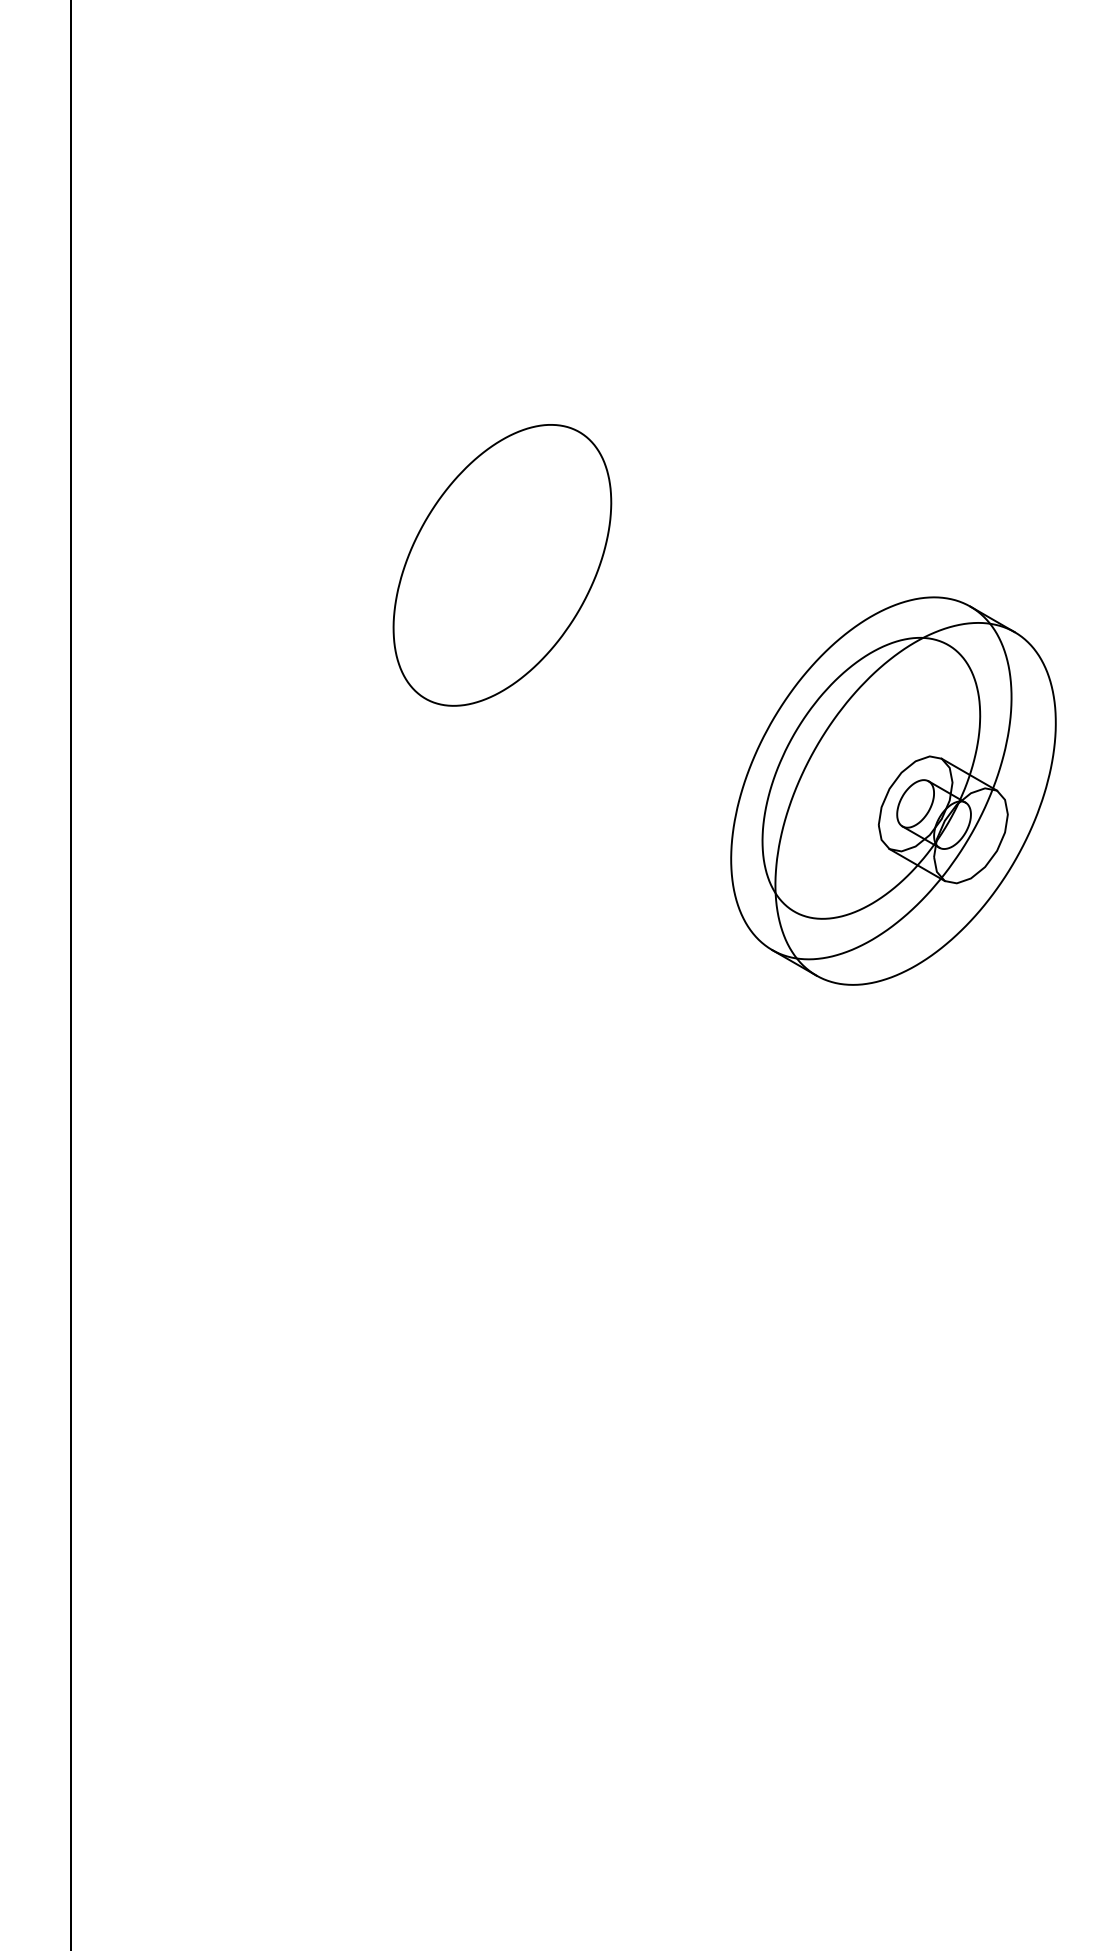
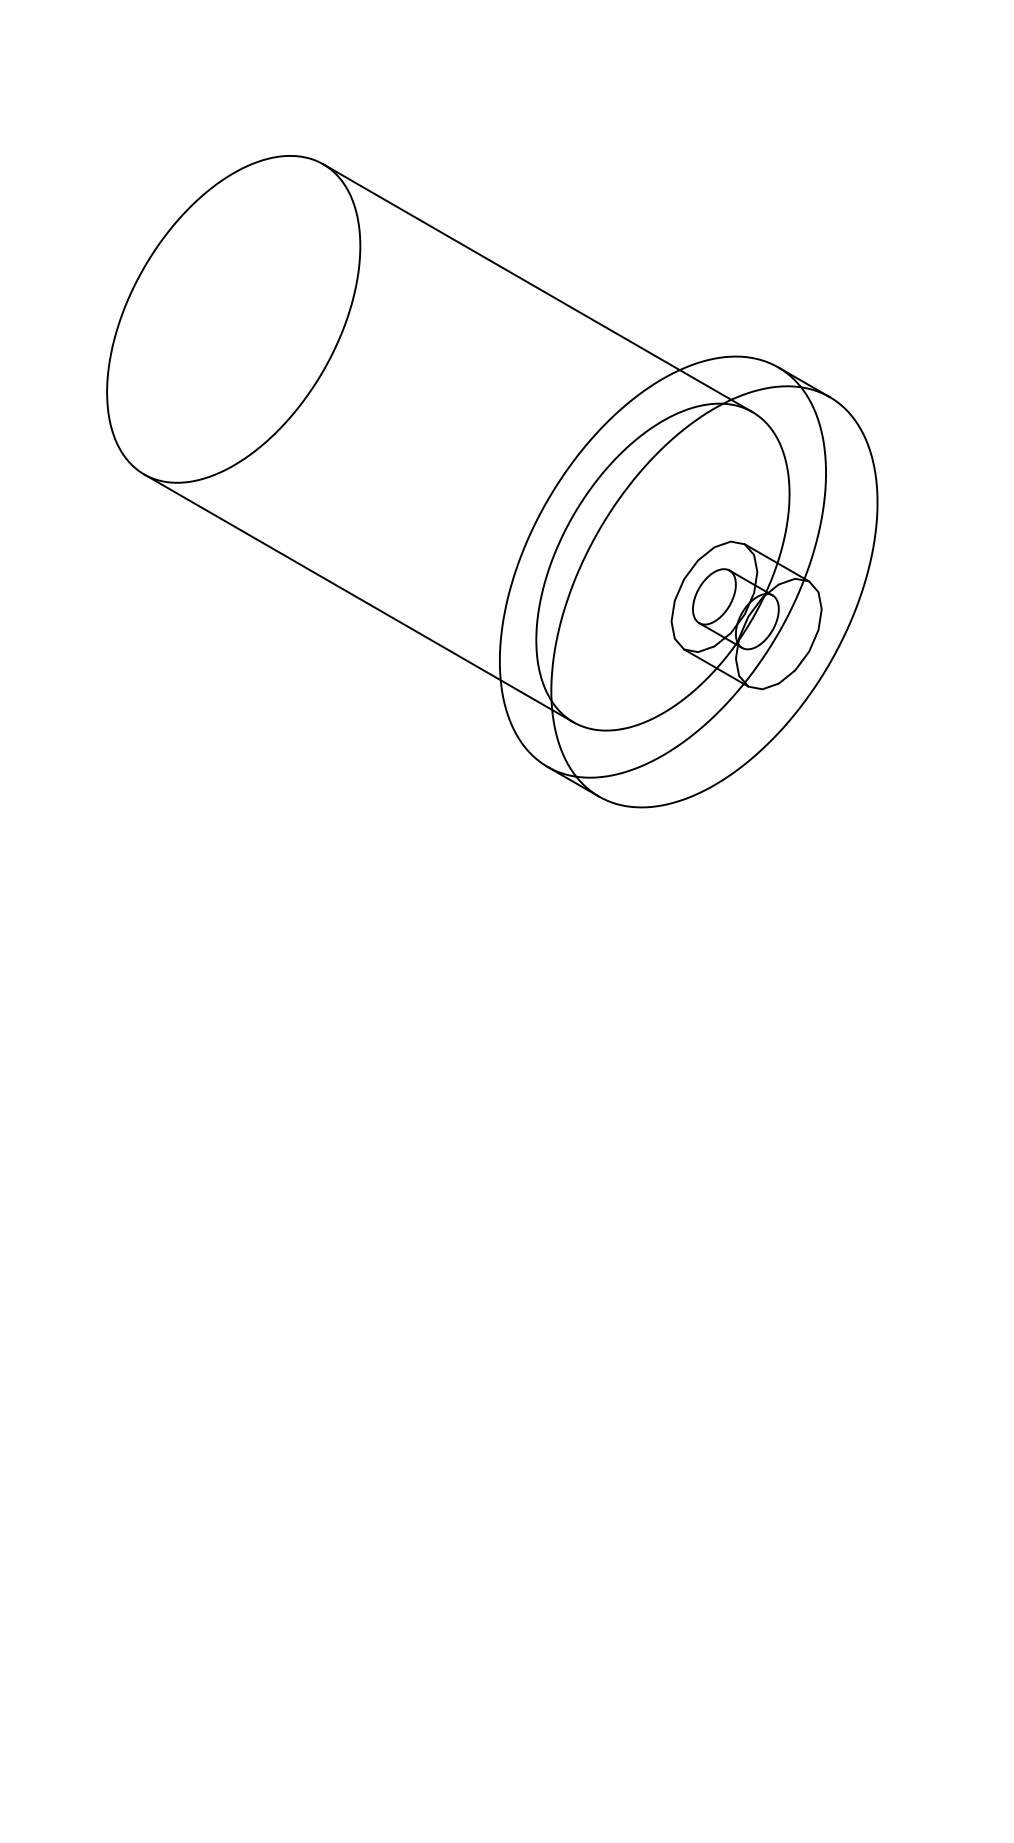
line: (763, 538) -> (537, 288), added
line: (609, 804) -> (358, 597), added

